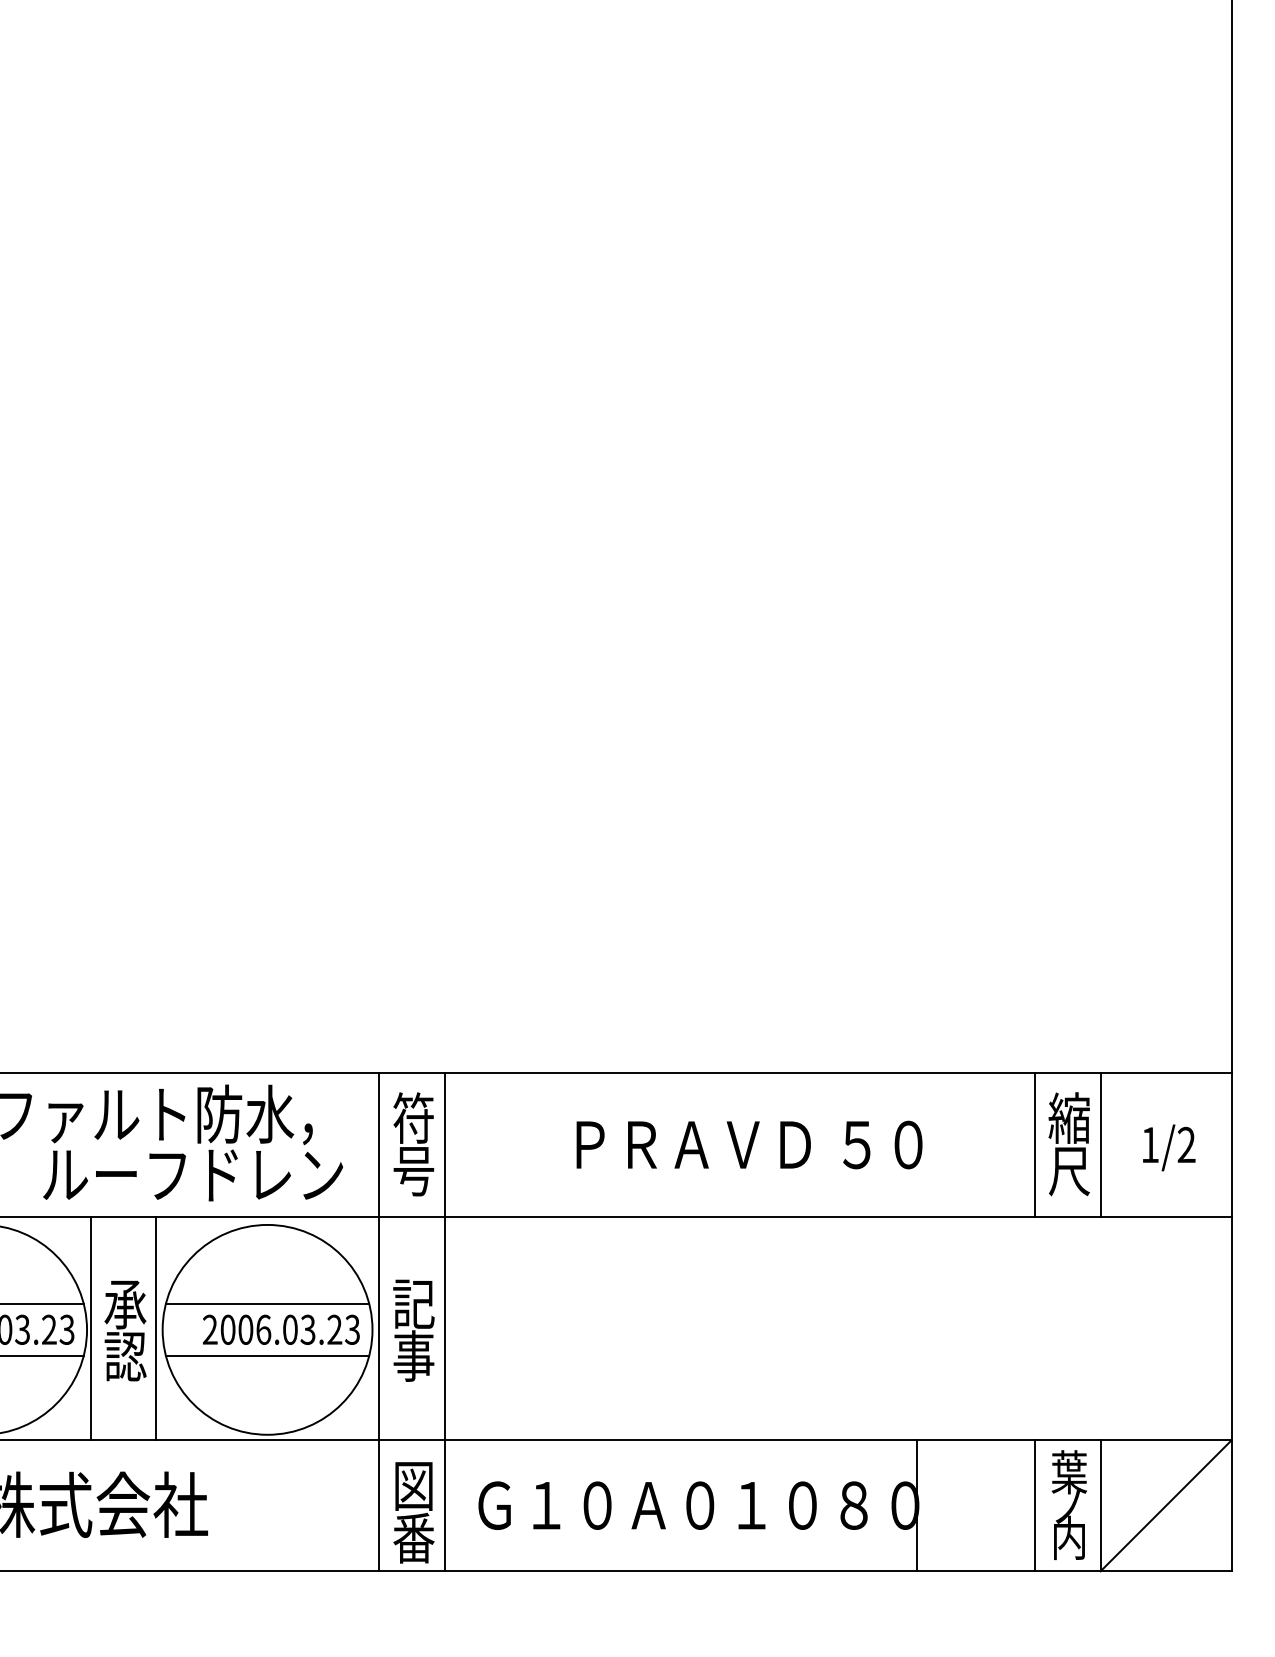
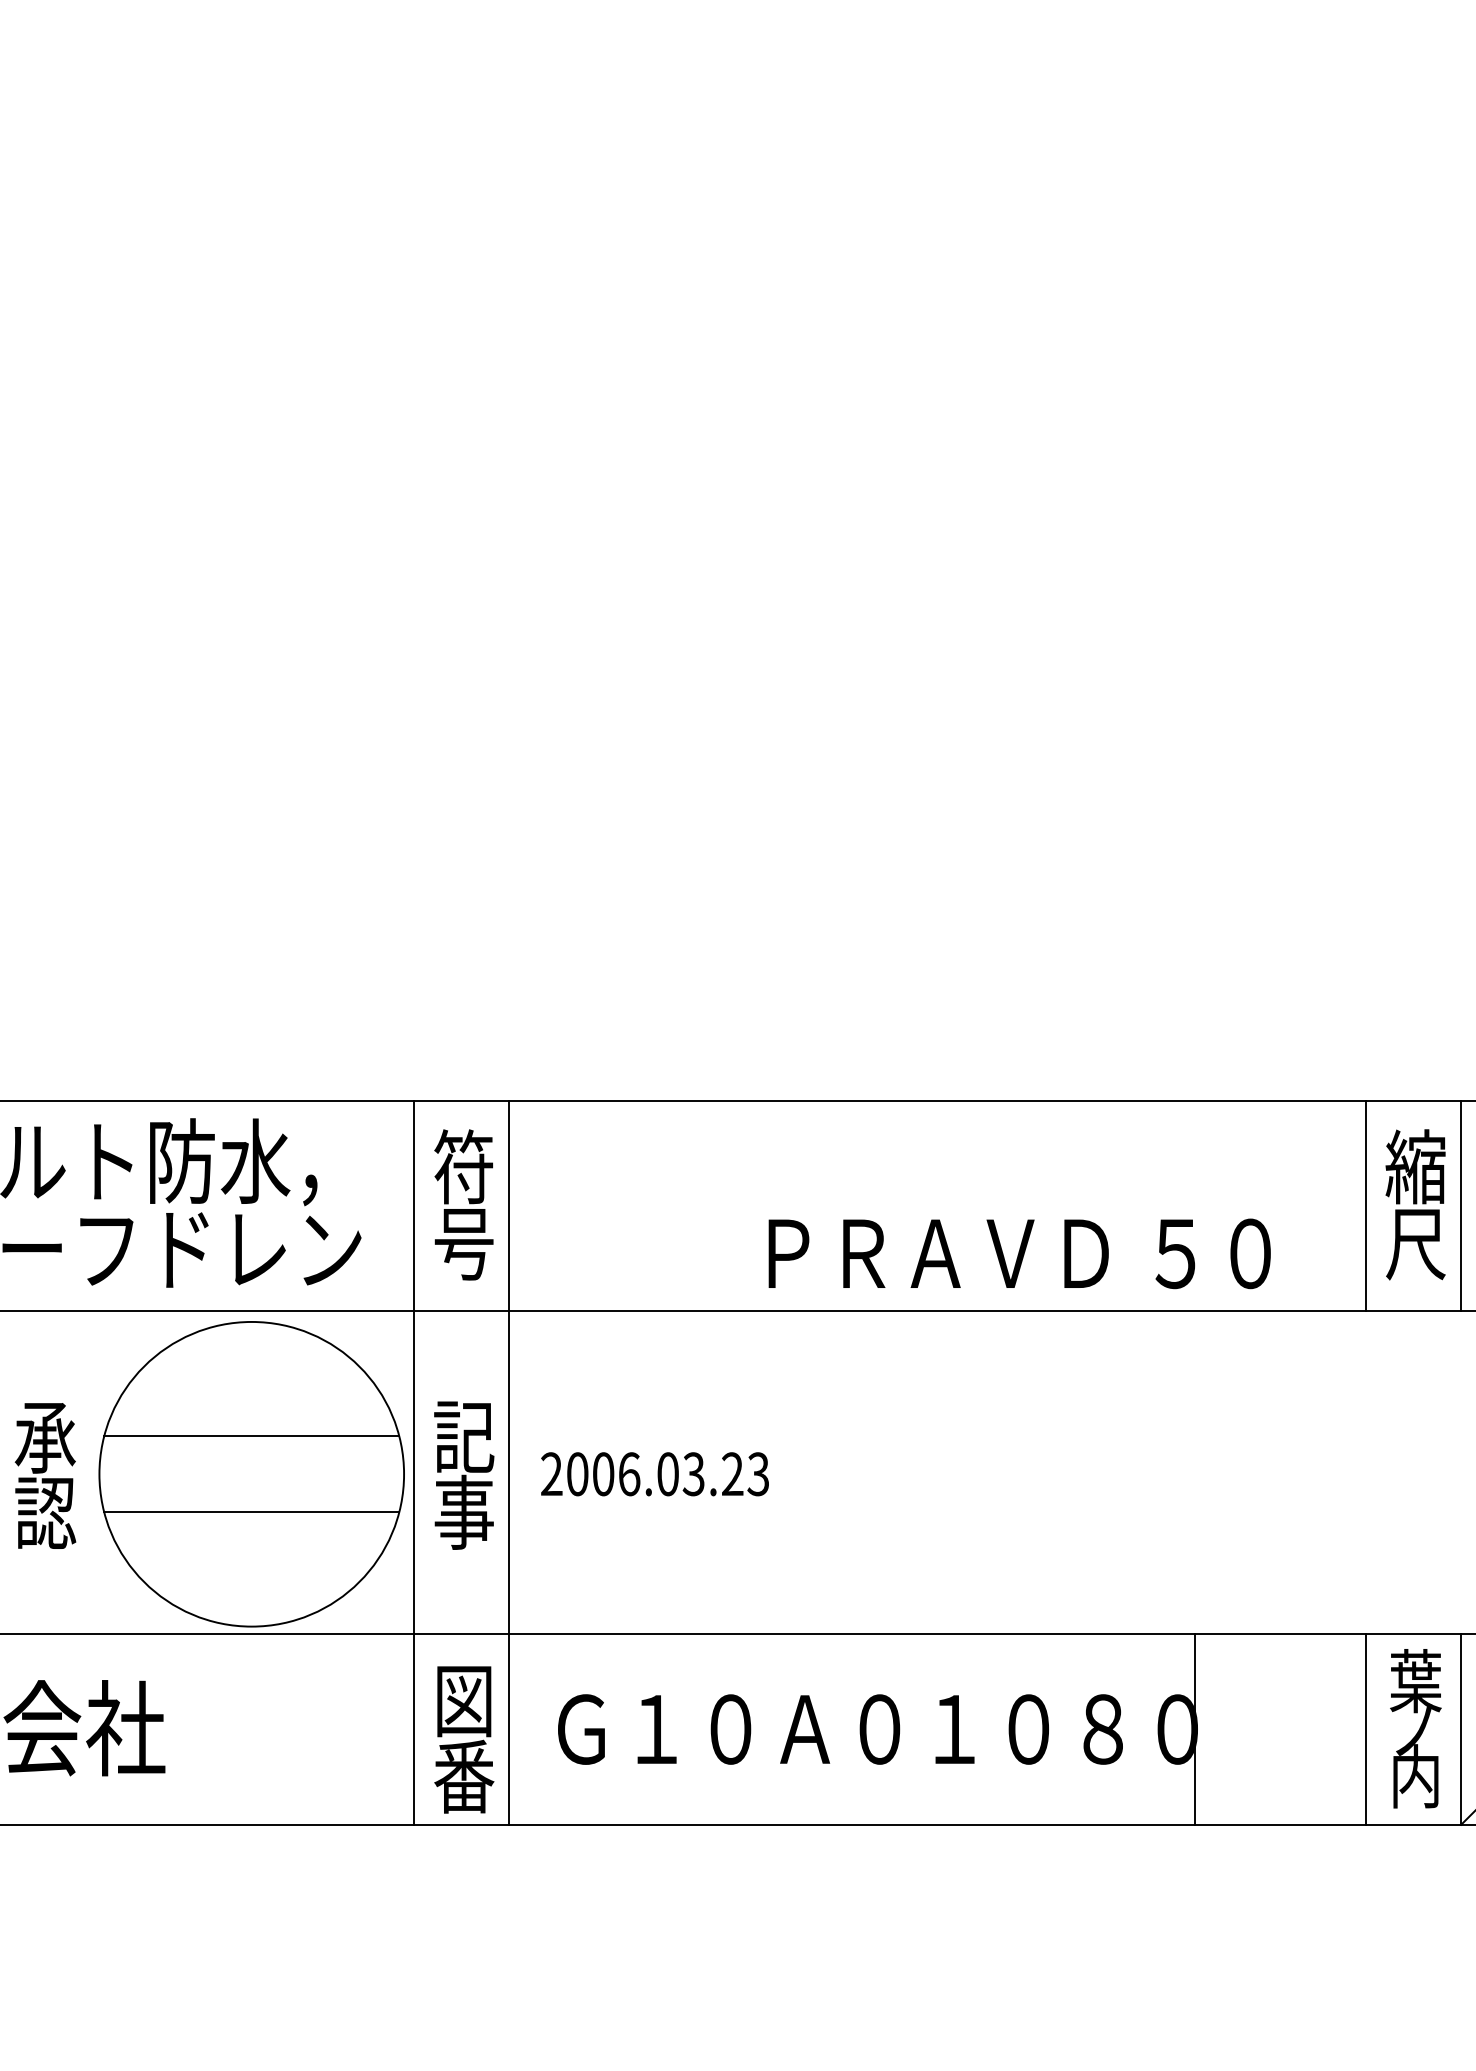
text: (749, 1144) -> (1019, 1253), moved
line: (156, 1328) -> (90, 1472), removed
text: (281, 1329) -> (655, 1473), moved

